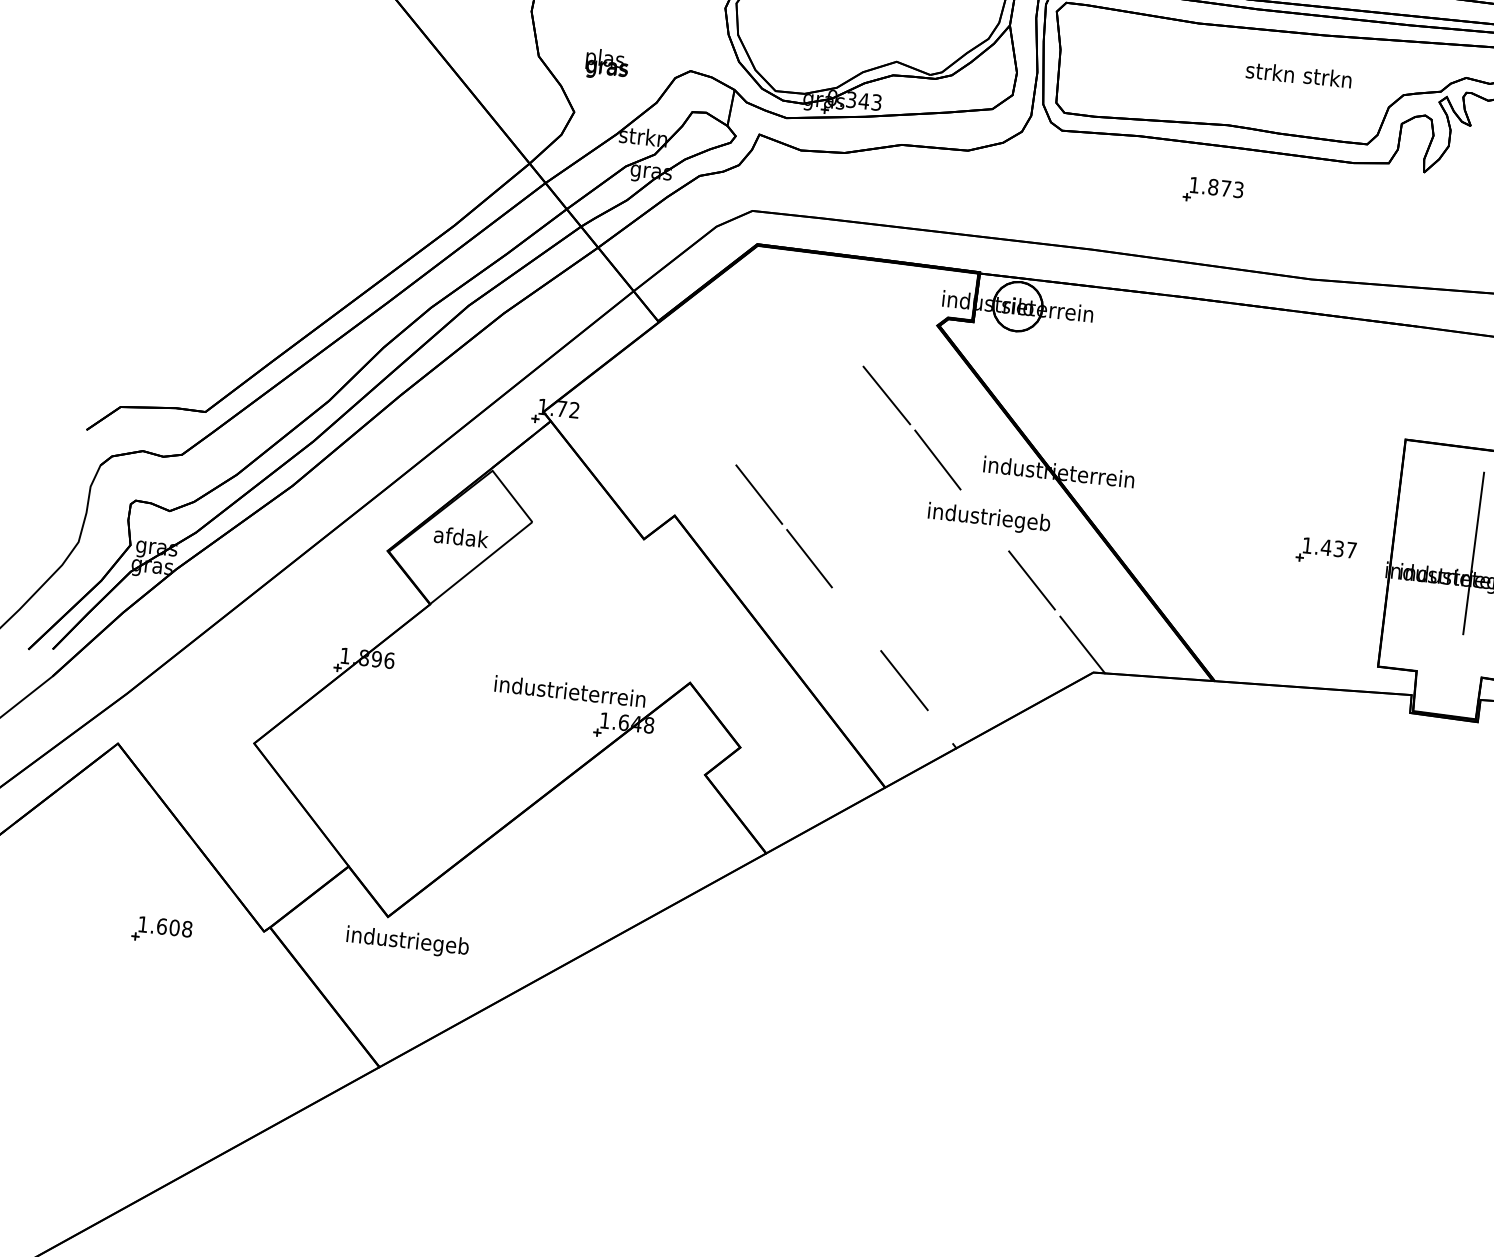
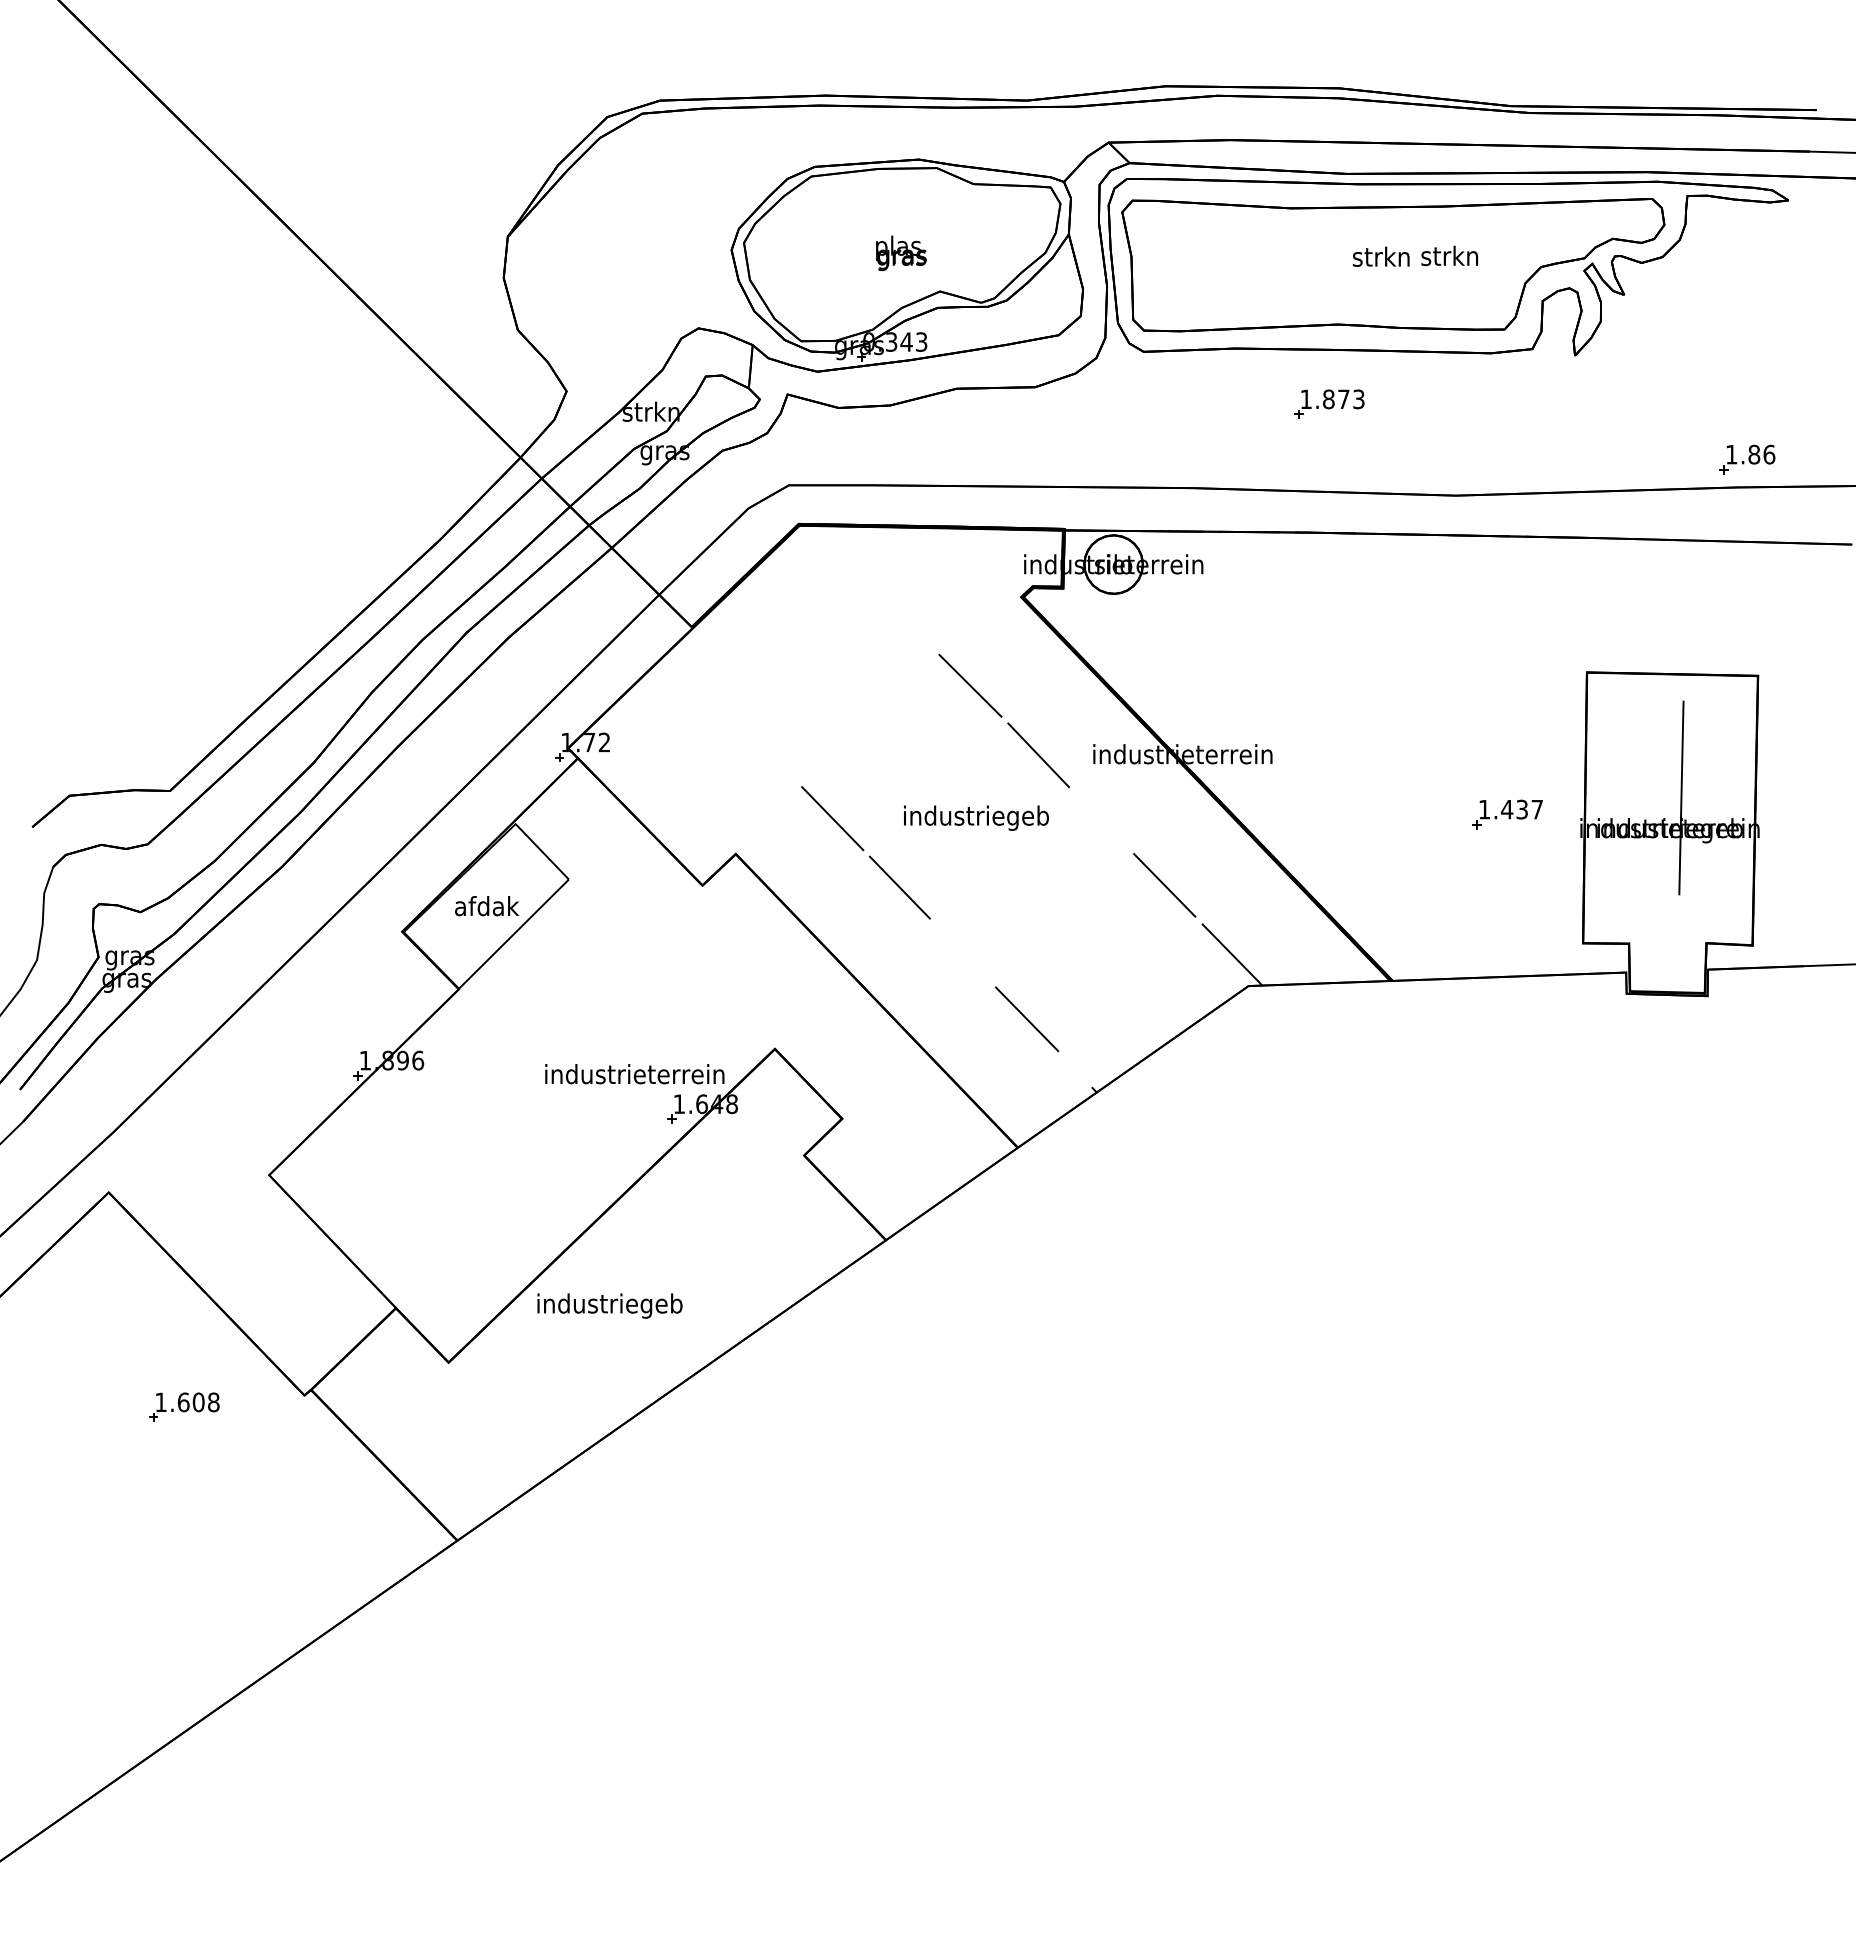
text: (607, 64) -> (901, 253), moved
text: (989, 518) -> (976, 817), moved
text: (407, 941) -> (609, 1305), moved

